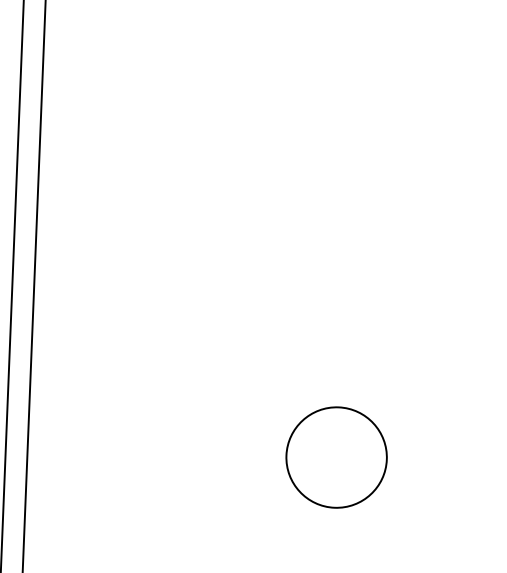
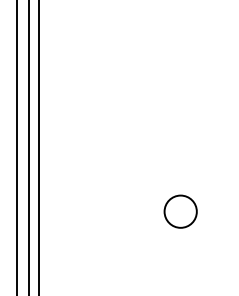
circle: (335, 456) -> (180, 211), size x0.7

